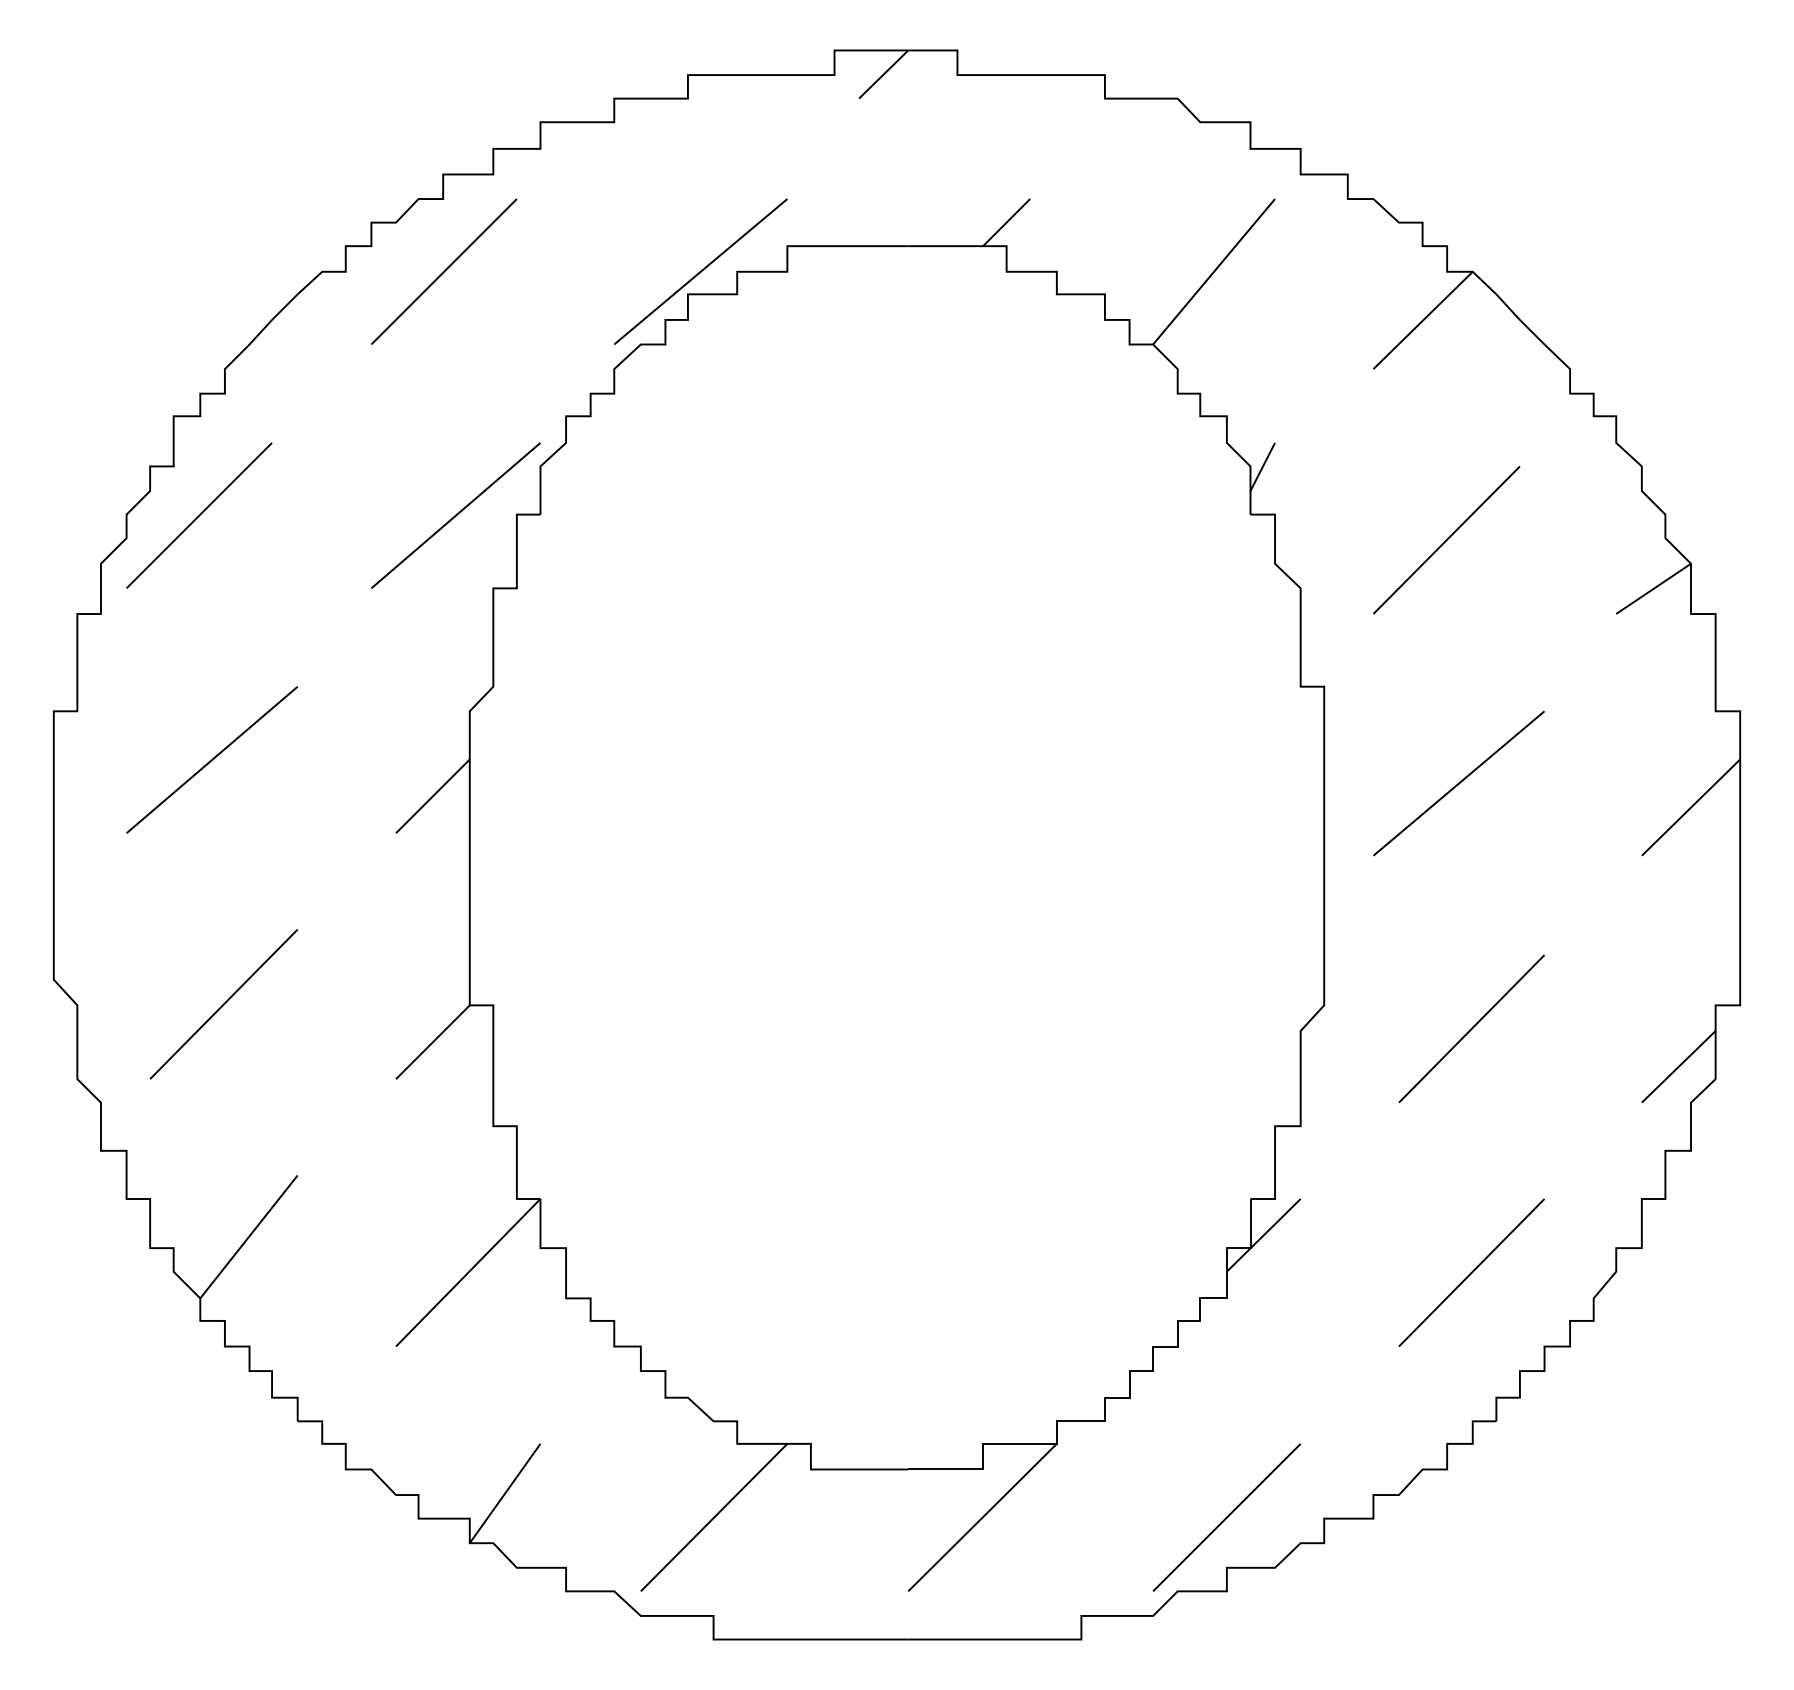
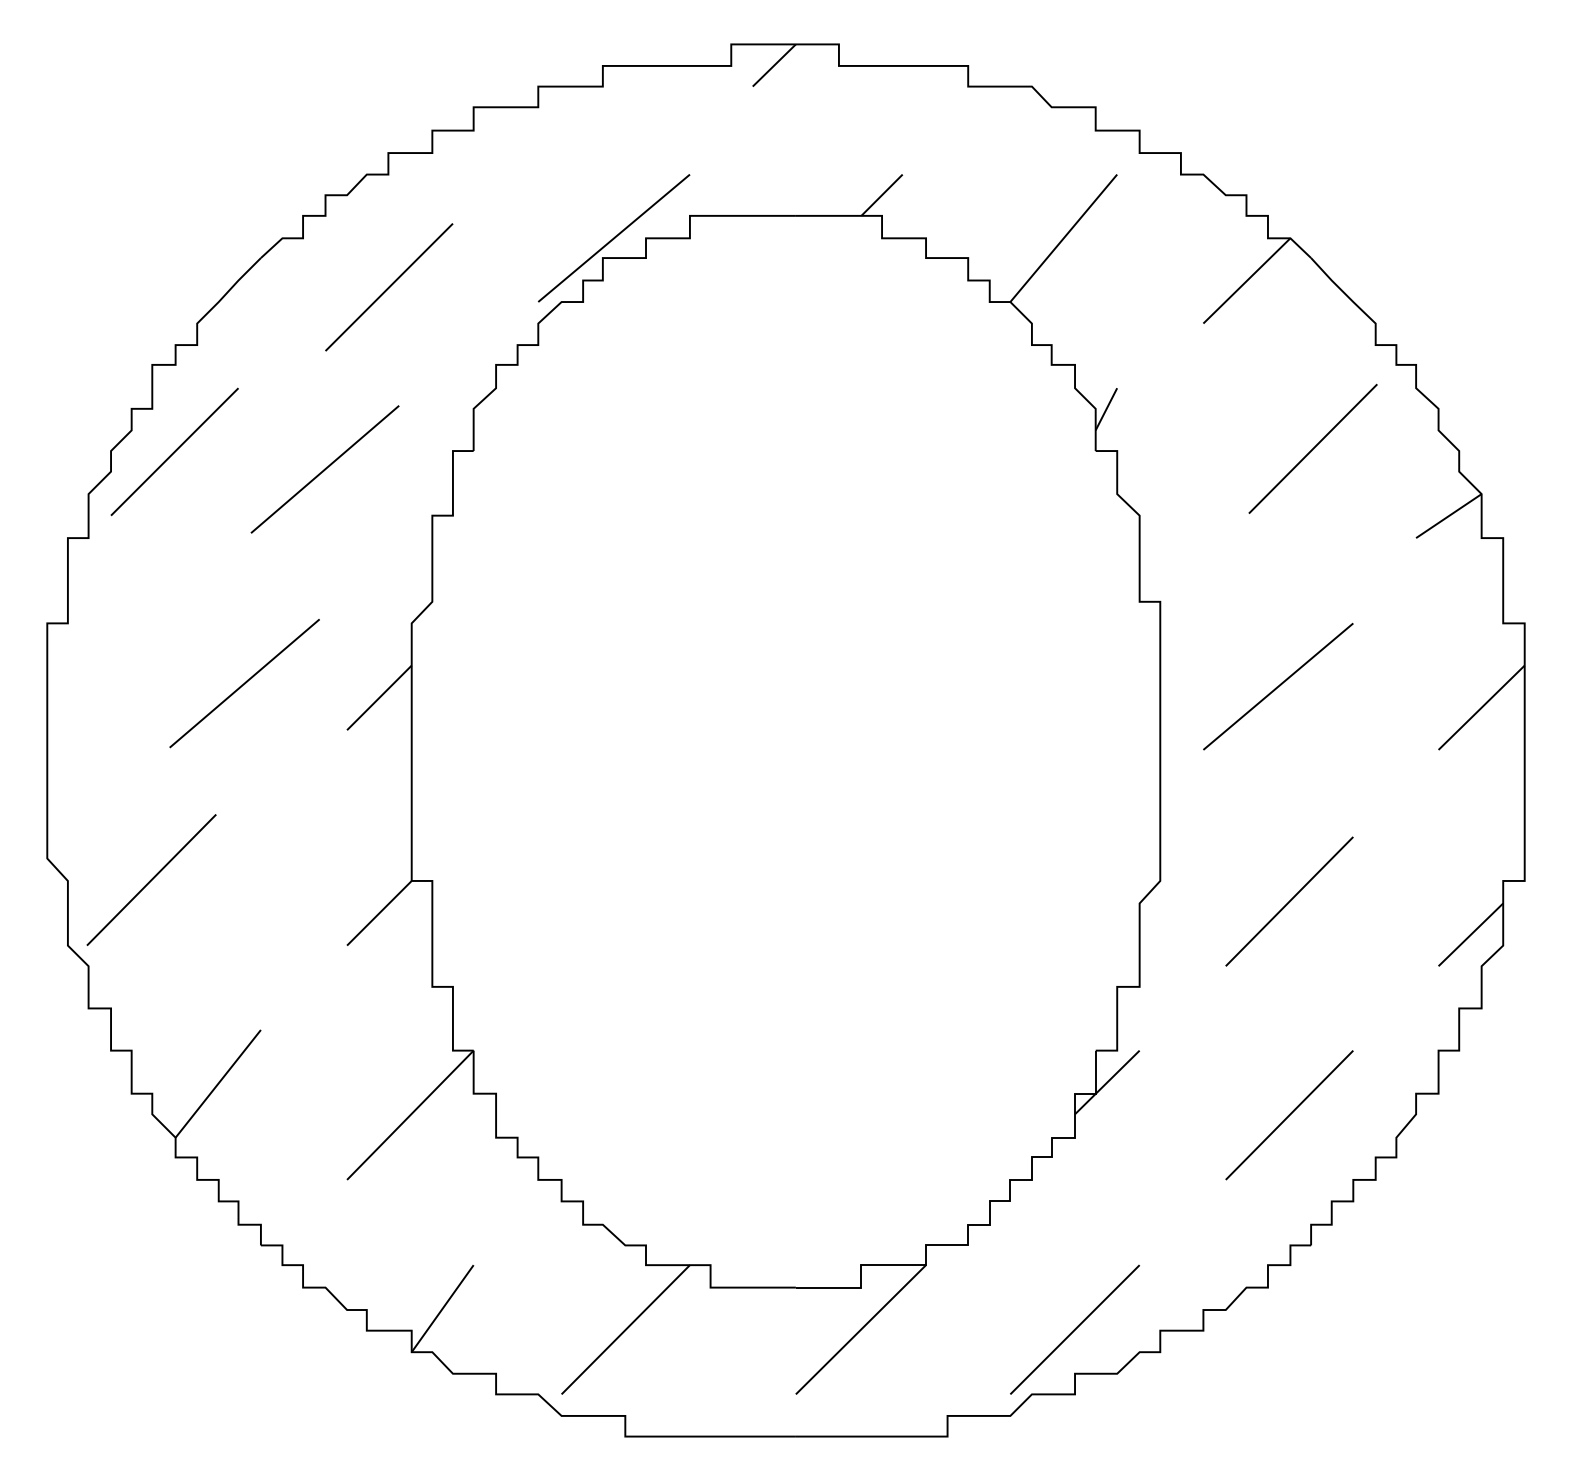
line: (444, 271) -> (389, 287), moved
line: (455, 515) -> (324, 469), moved
line: (1446, 540) -> (1312, 449), moved
line: (211, 759) -> (244, 683), moved
line: (223, 1004) -> (151, 880), moved

